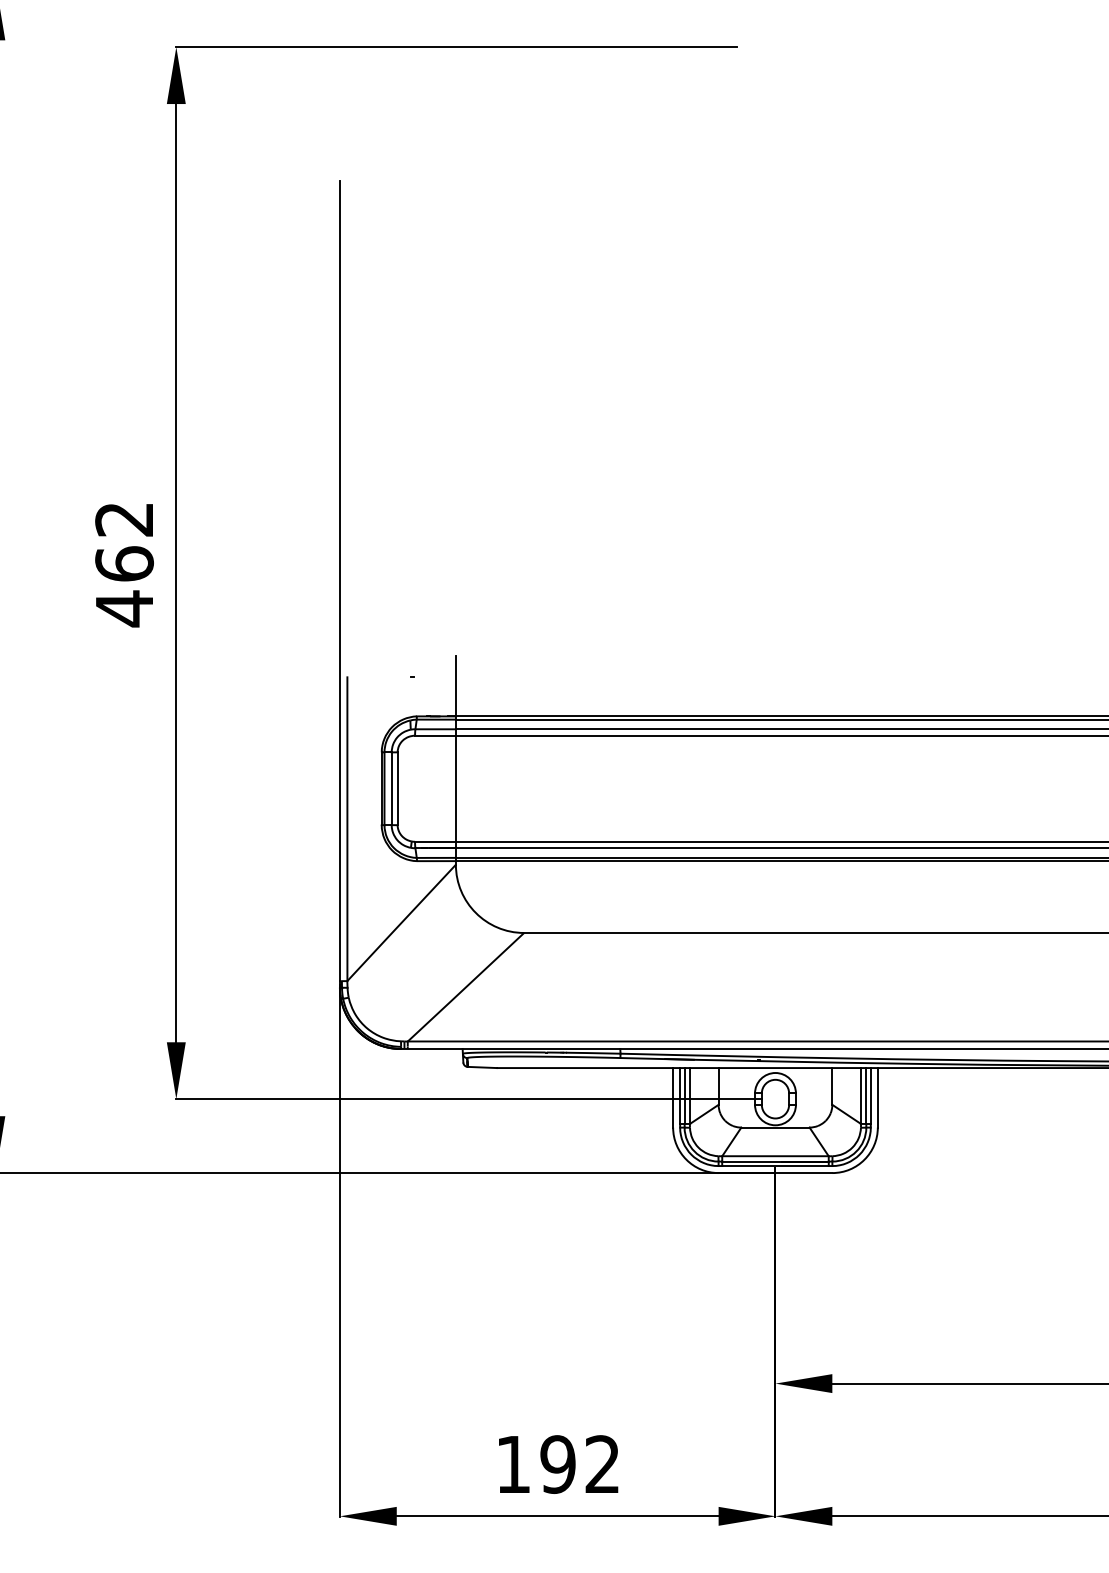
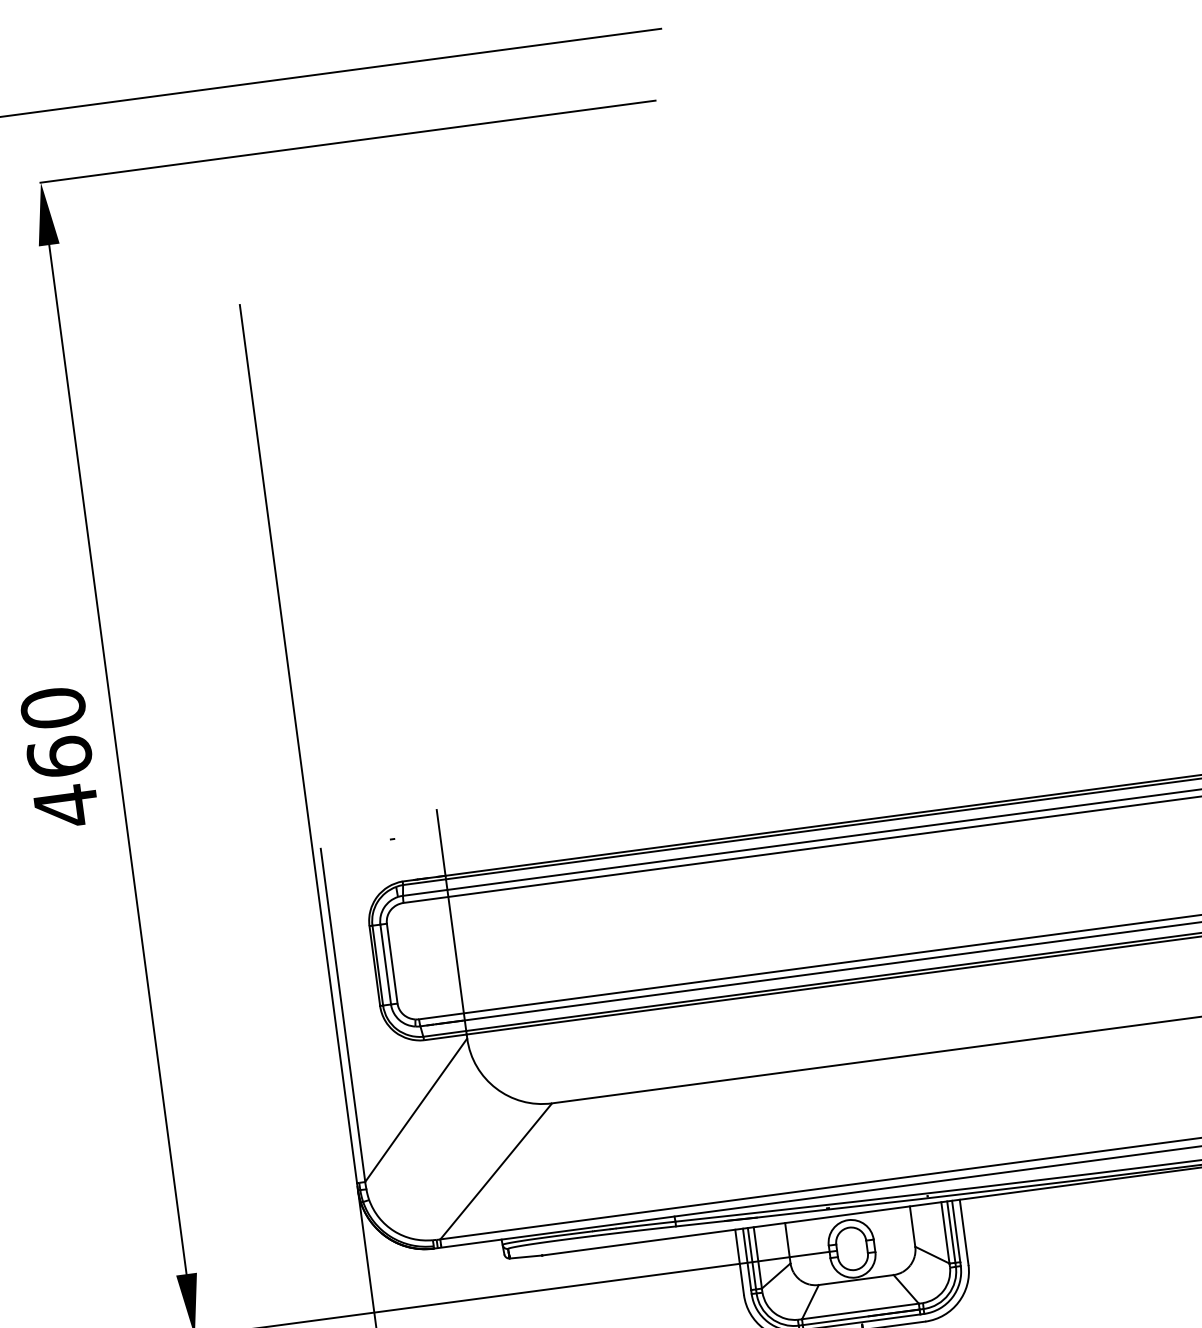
text: (124, 519) -> (53, 708), 462 -> 460

